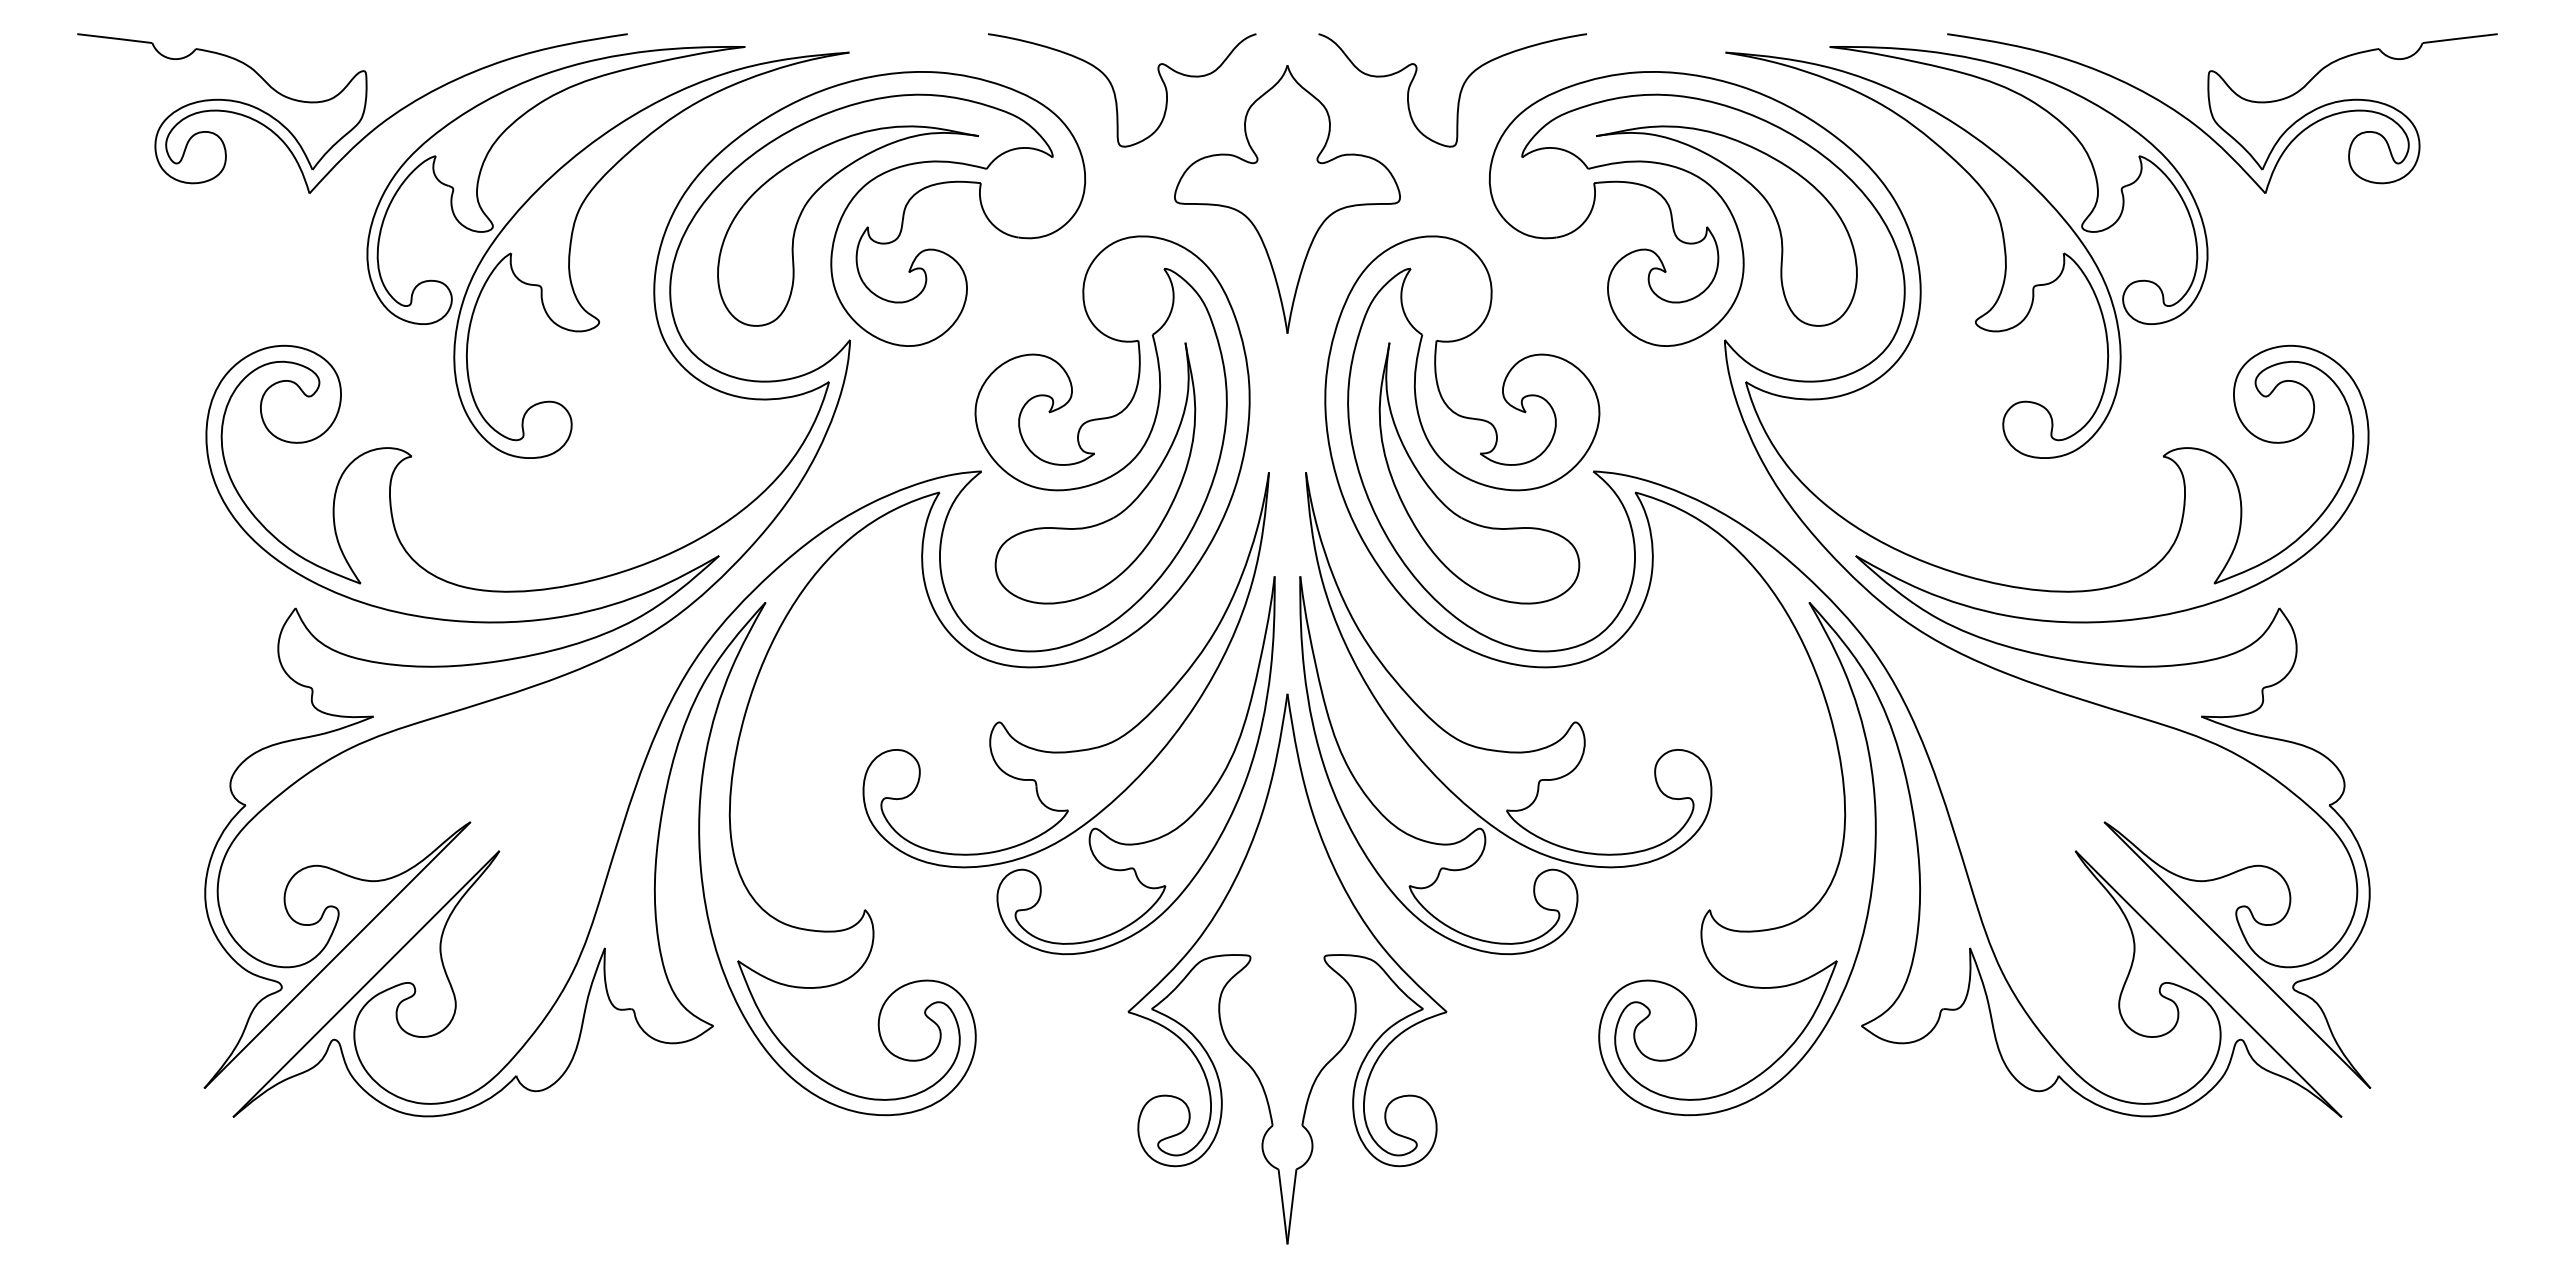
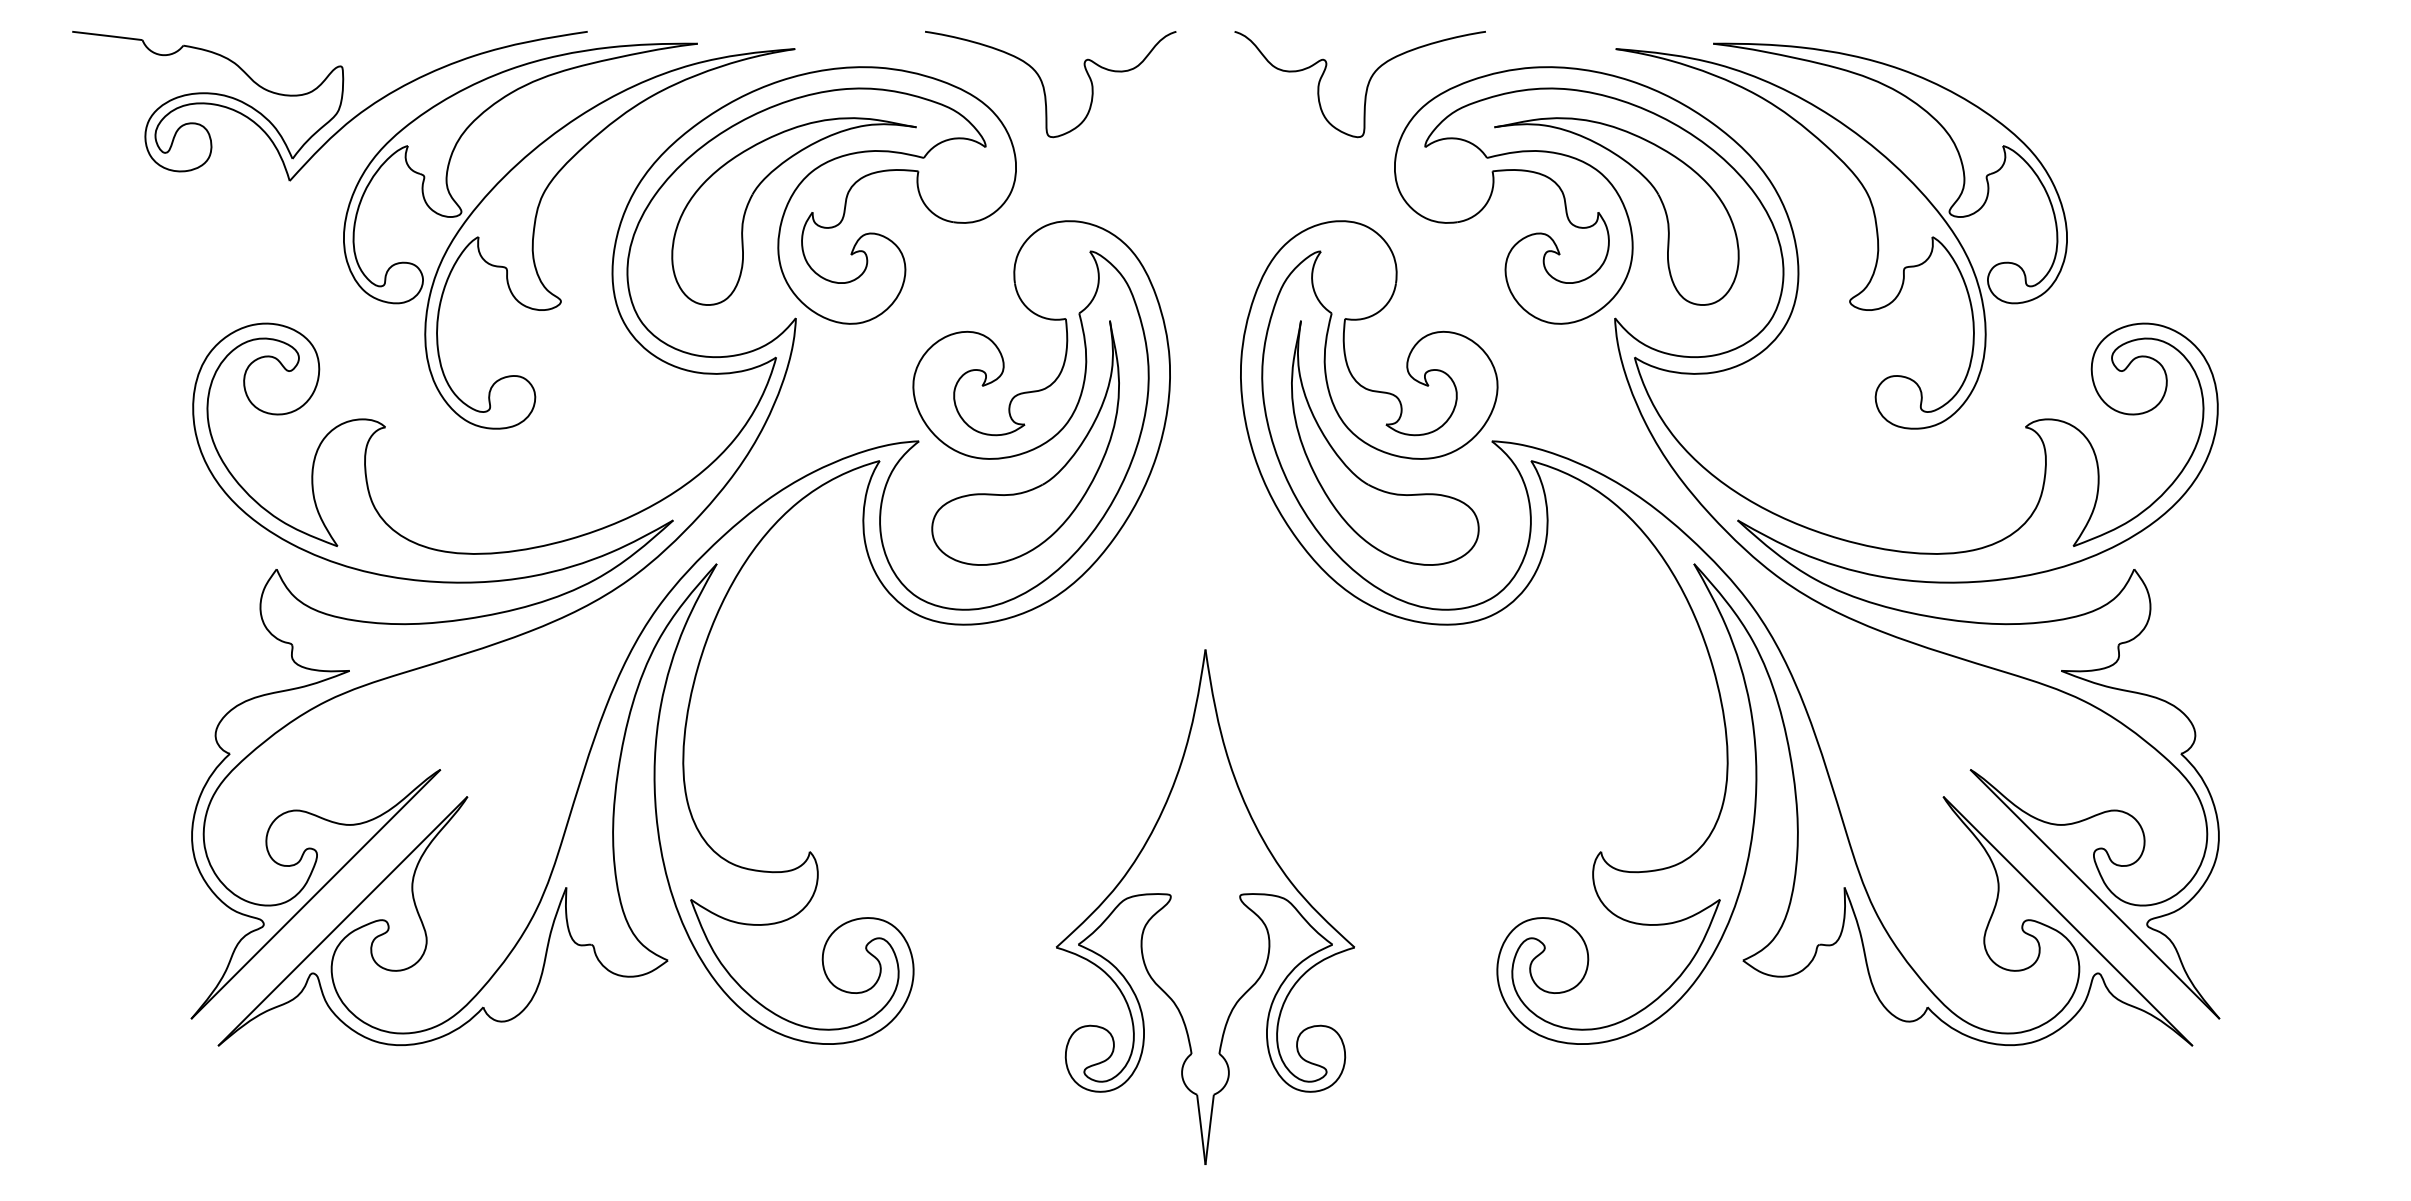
part: (2213, 115) -> (2072, 107), removed
part: (1287, 199) -> (1205, 186), removed
part: (1070, 750) -> (1002, 702), removed
part: (1504, 750) -> (1408, 702), removed

